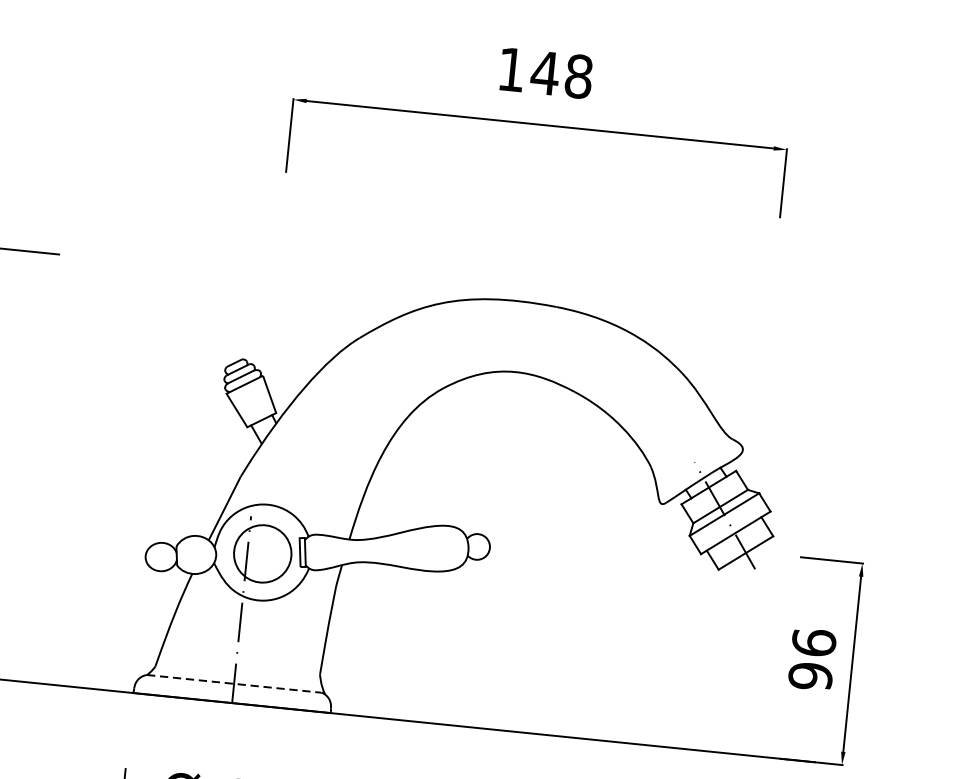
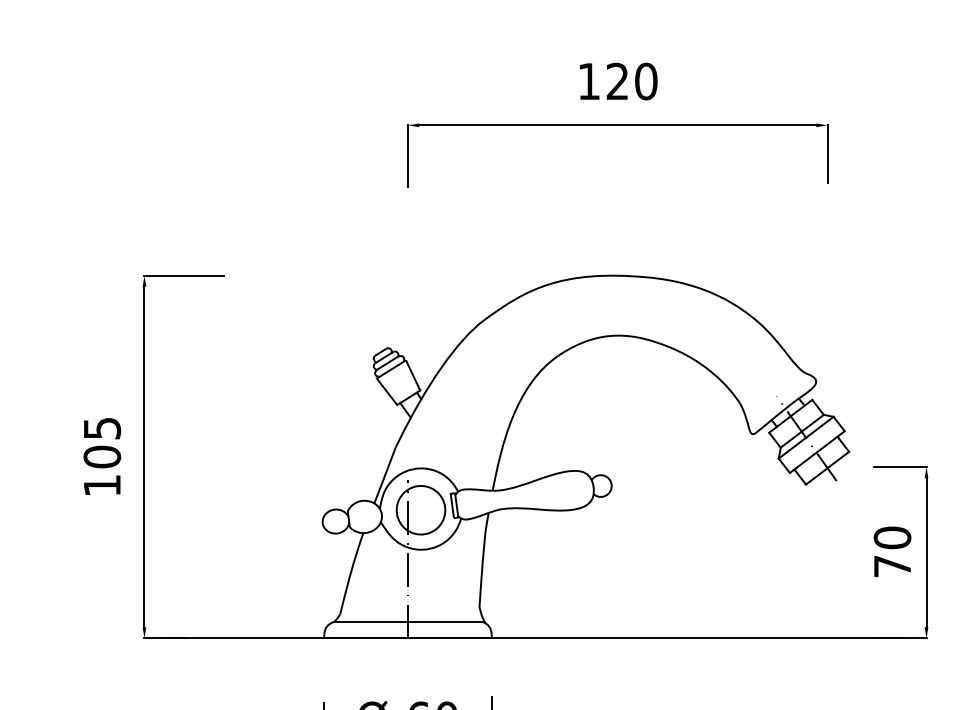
text: (561, 74) -> (631, 81), 148 -> 120
text: (812, 658) -> (892, 551), 96 -> 70
line: (234, 684) -> (408, 622), dashed -> solid

